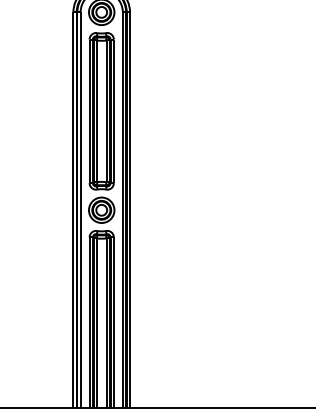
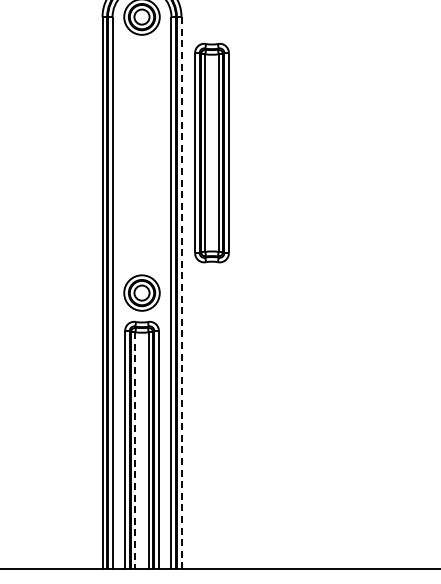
part: (101, 110) -> (211, 152), moved
line: (130, 210) -> (181, 293), solid -> dashed
line: (97, 323) -> (135, 451), solid -> dashed

